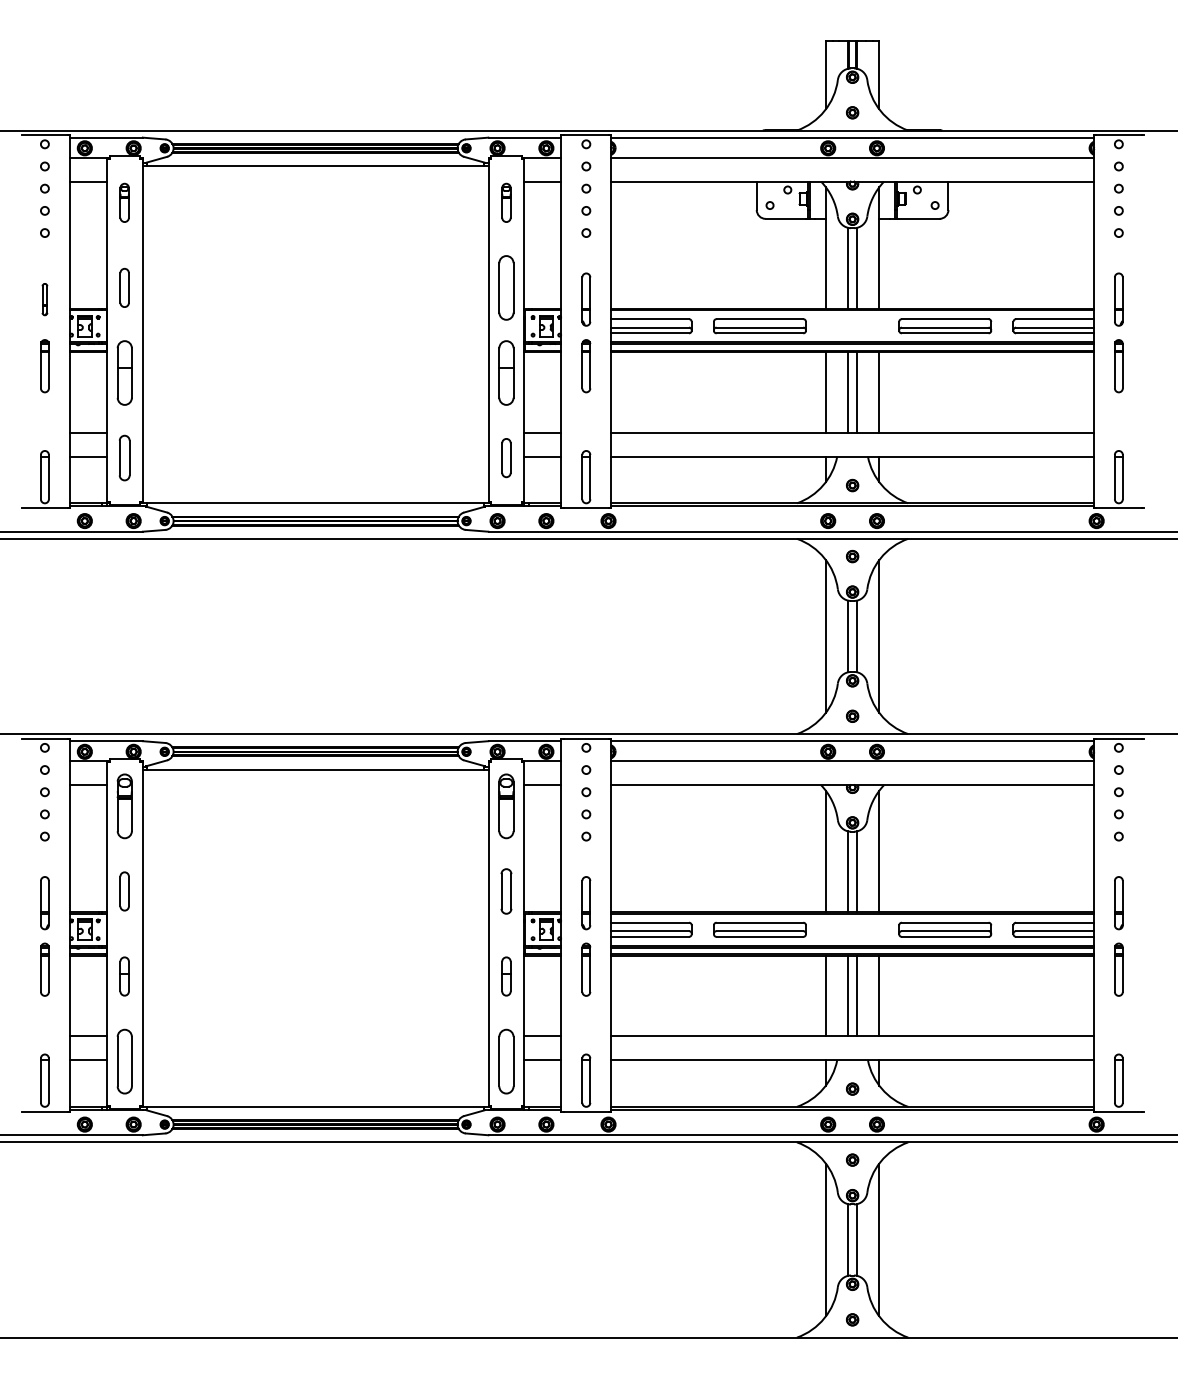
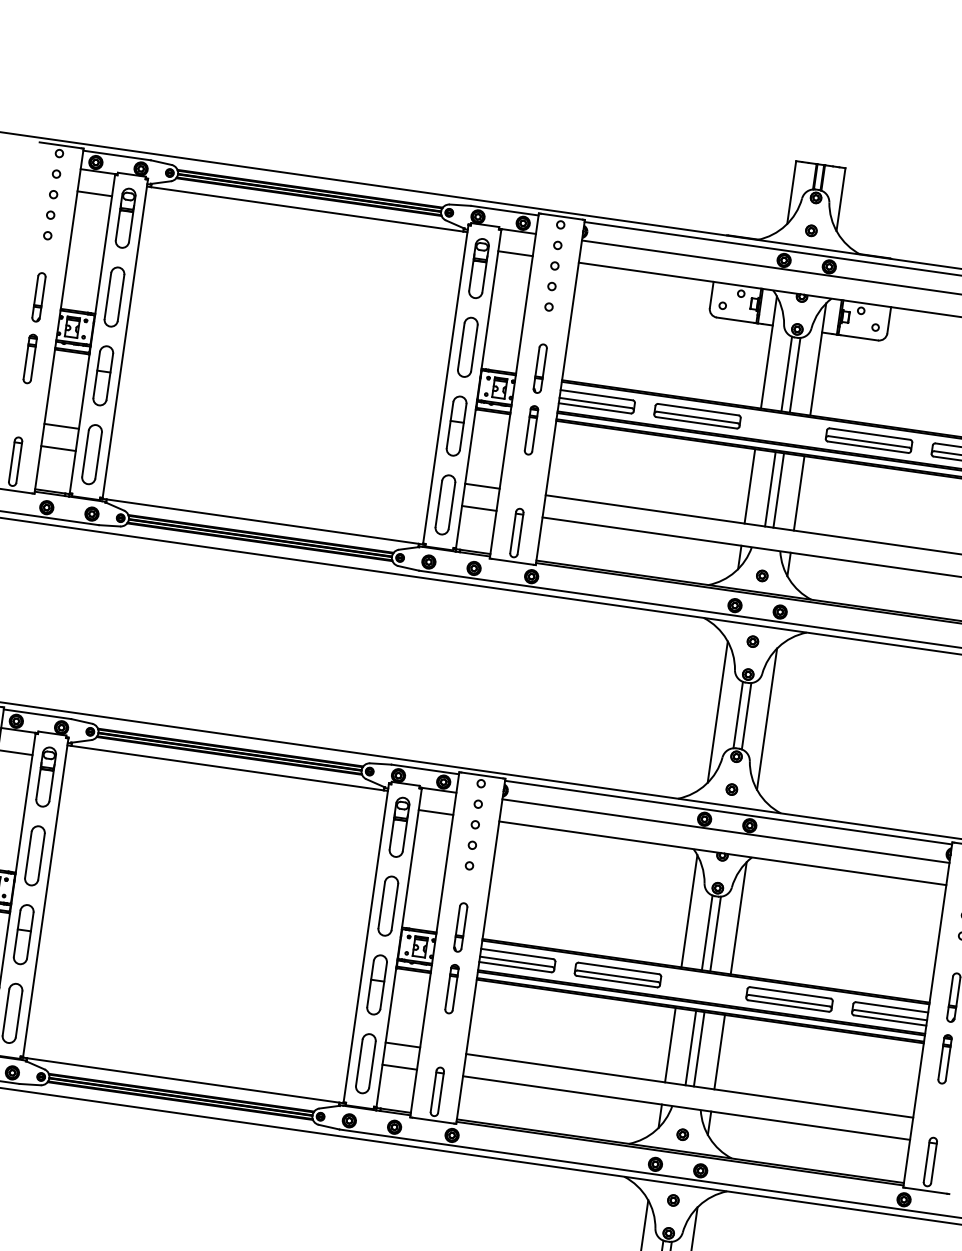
part: (124, 202) -> (125, 217), size x1.67
part: (506, 202) -> (479, 268), size x1.67
part: (124, 287) -> (114, 296), size x1.67
part: (44, 299) -> (38, 297), size x1.67
part: (124, 457) -> (91, 454), size x1.43
part: (506, 457) -> (445, 504), size x1.67
part: (124, 891) -> (34, 855), size x1.67
part: (506, 891) -> (388, 906), size x1.43
part: (124, 976) -> (23, 934), size x1.67
part: (506, 976) -> (377, 984), size x1.67

